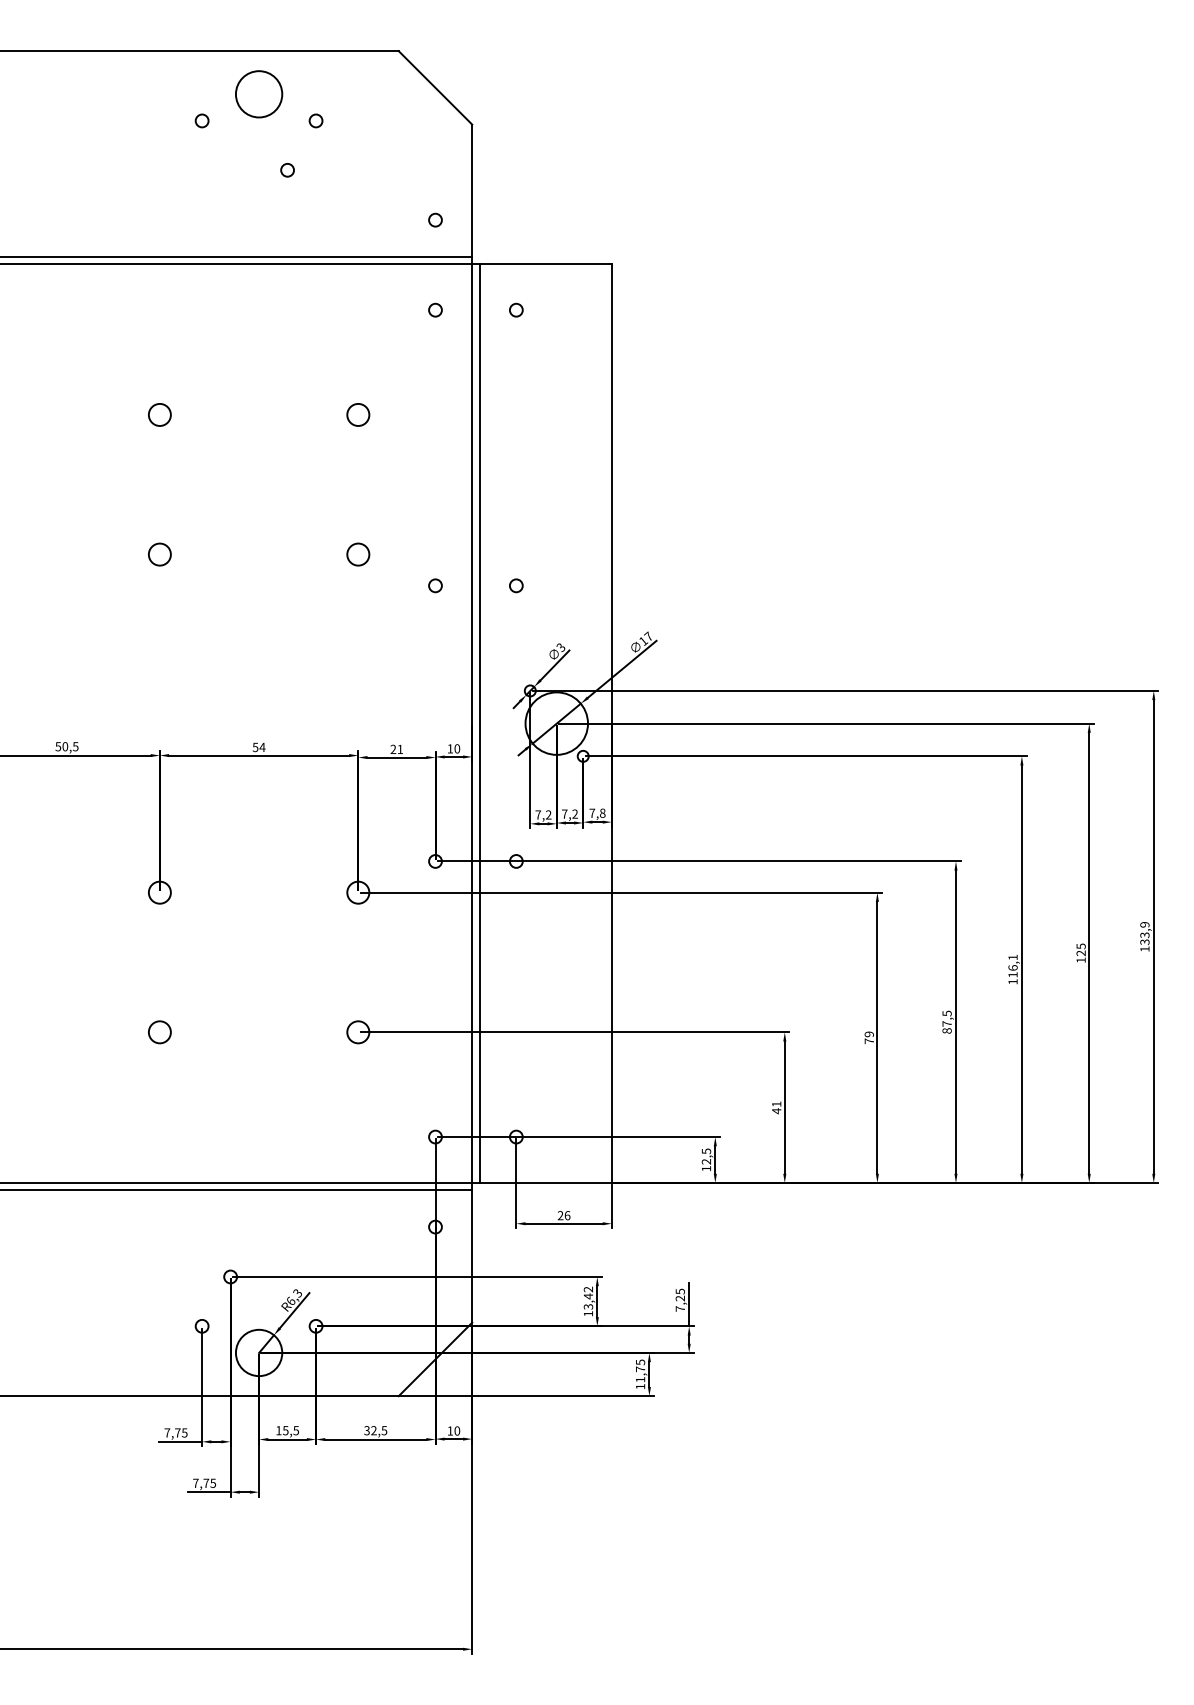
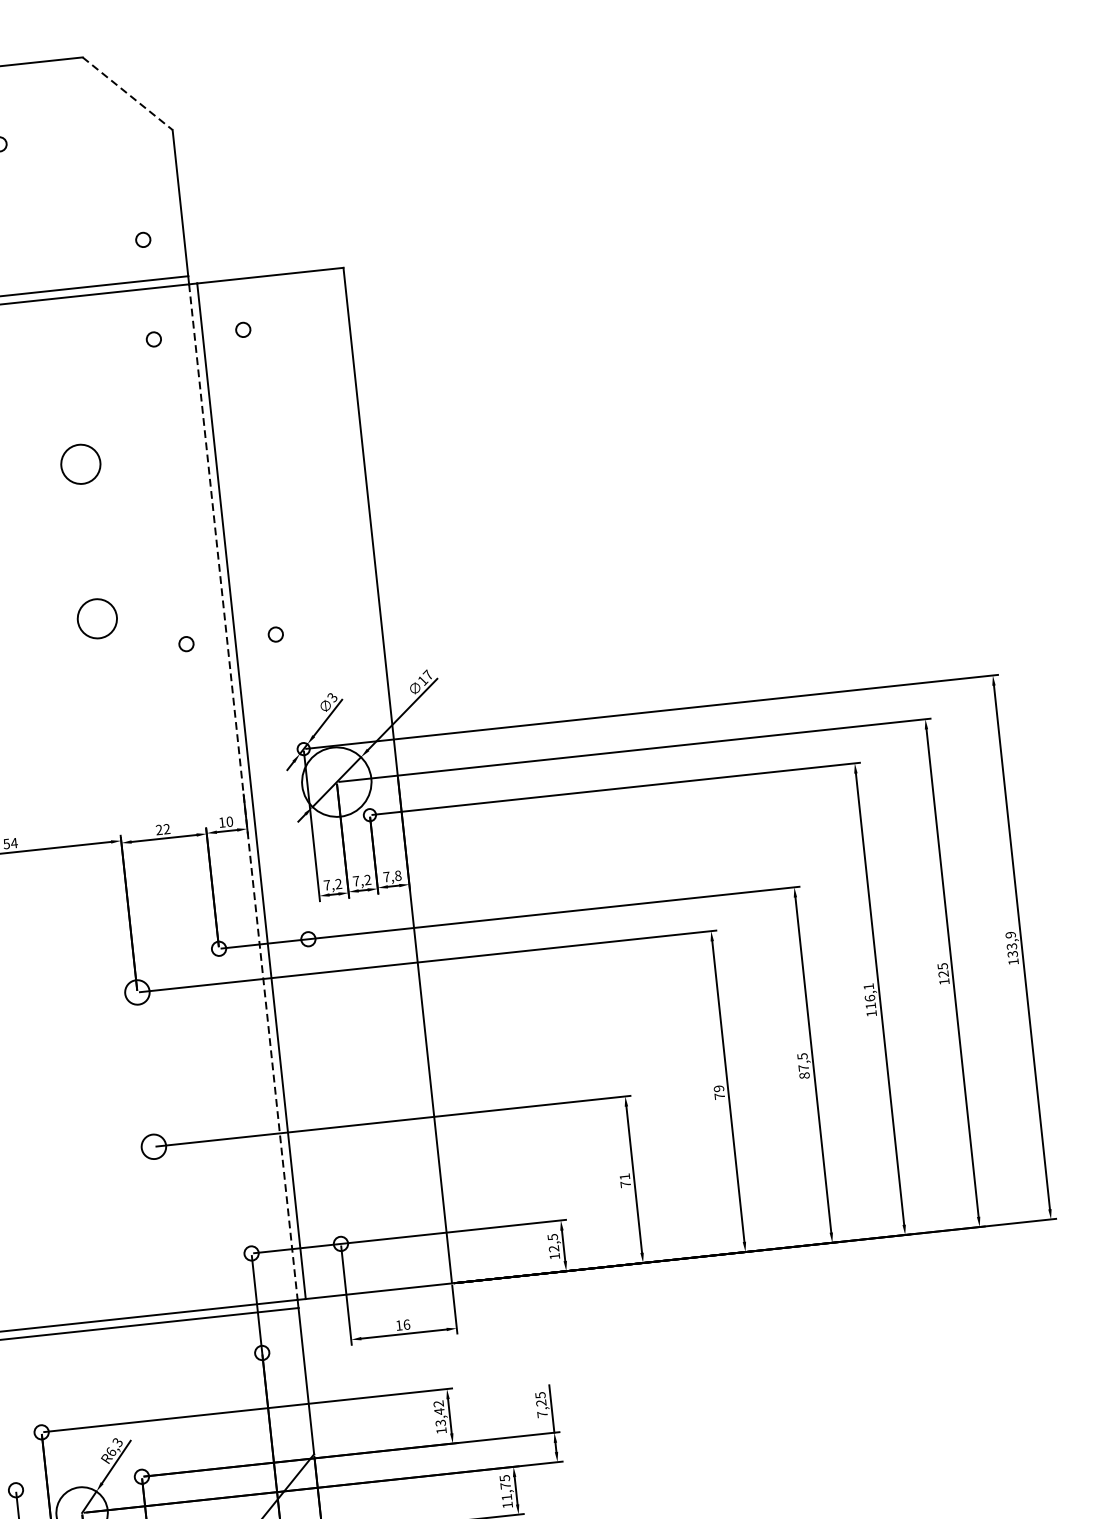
line: (435, 87) -> (127, 93), solid -> dashed
circle: (358, 414) -> (81, 463), size x1.6
circle: (358, 554) -> (97, 618), size x1.6
line: (472, 724) -> (243, 793), solid -> dashed
text: (400, 748) -> (167, 828), 21 -> 22
text: (776, 1111) -> (625, 1184), 41 -> 71
text: (560, 1215) -> (399, 1325), 26 -> 16

